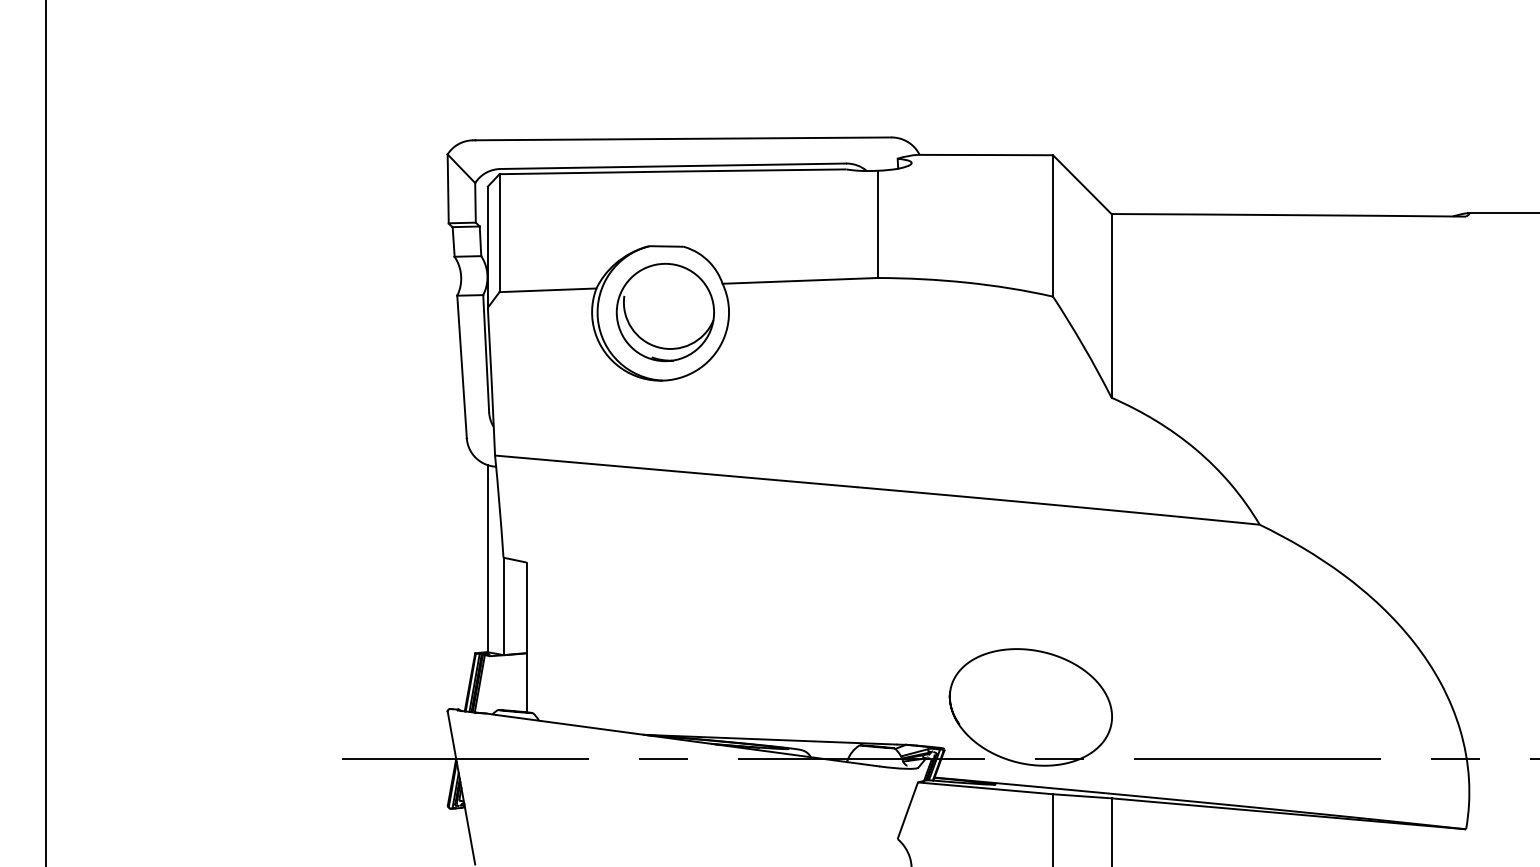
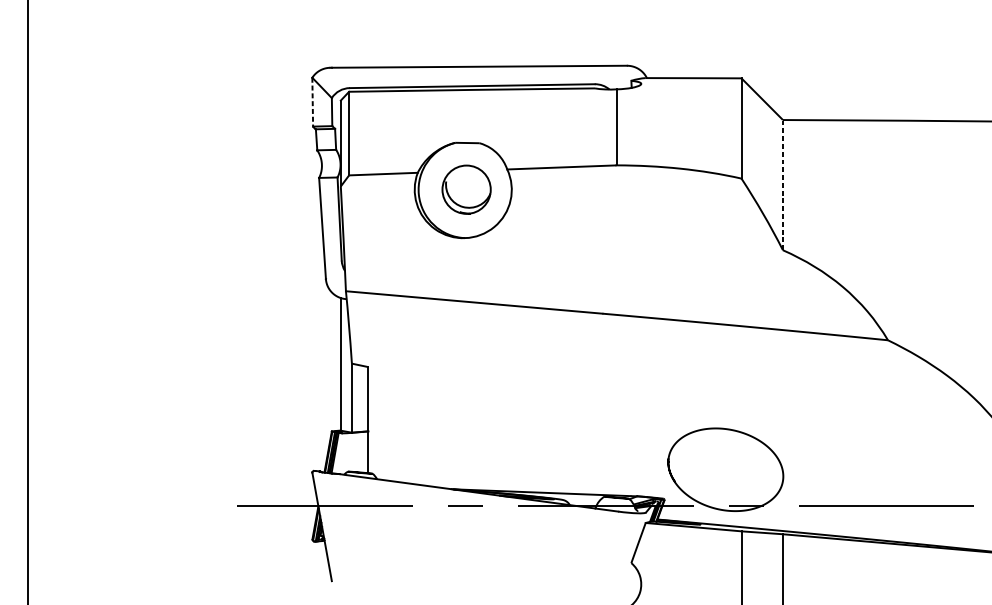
line: (448, 189) -> (312, 102), solid -> dashed
line: (1111, 305) -> (782, 184), solid -> dashed
part: (664, 311) -> (466, 189), size x0.7

